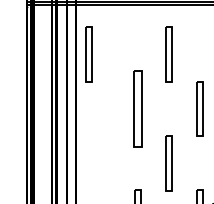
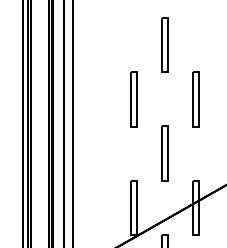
part: (88, 54) -> (84, 44), removed
part: (137, 109) -> (133, 99), size x0.71

